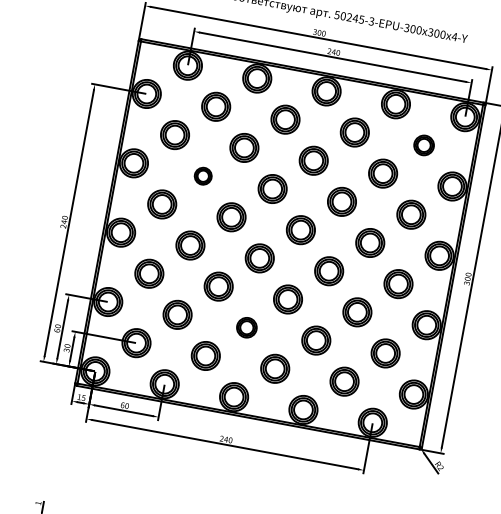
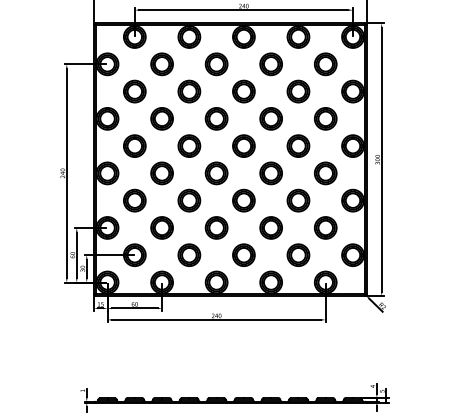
part: (423, 145) -> (325, 64), size x1.43
part: (202, 175) -> (161, 118), size x1.67
part: (246, 327) -> (216, 227), size x1.43

